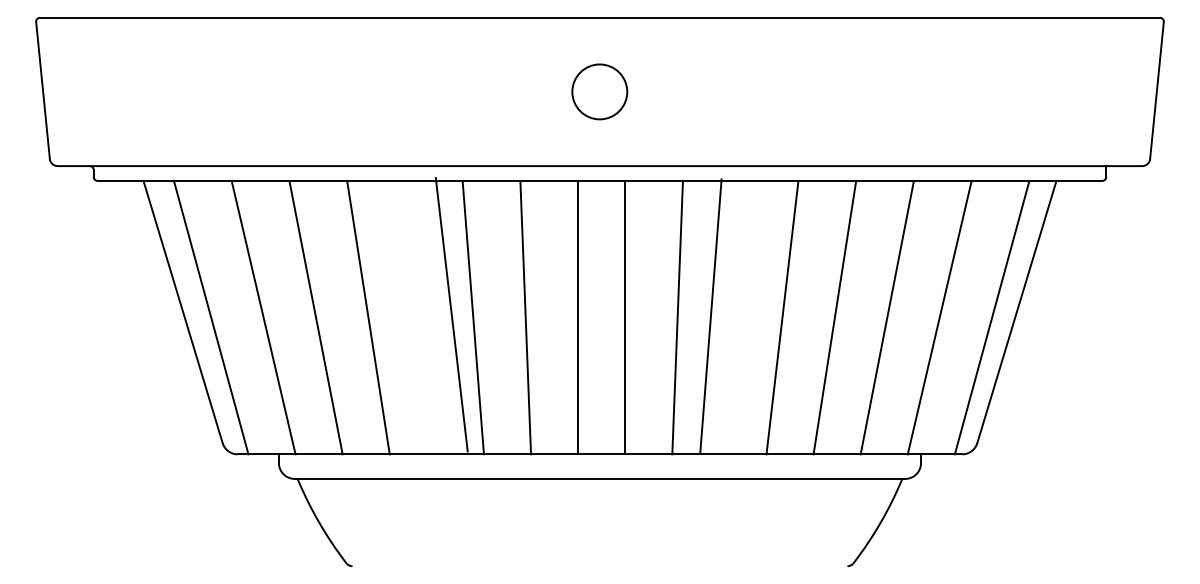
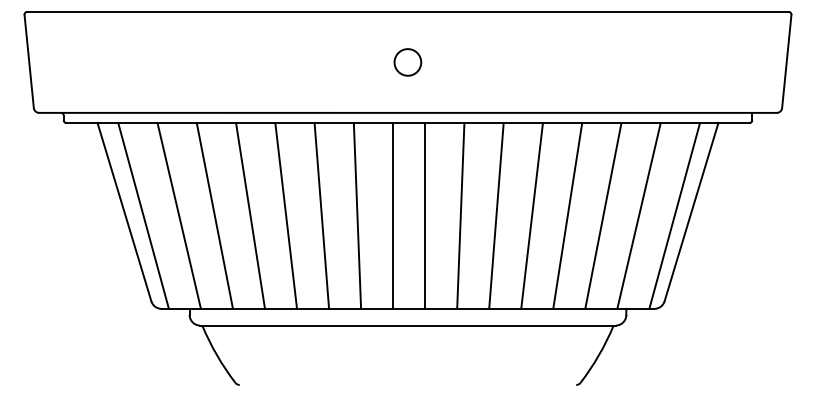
circle: (599, 92) -> (407, 62), size x0.71
line: (452, 314) -> (286, 215), moved
line: (711, 315) -> (496, 215), moved

